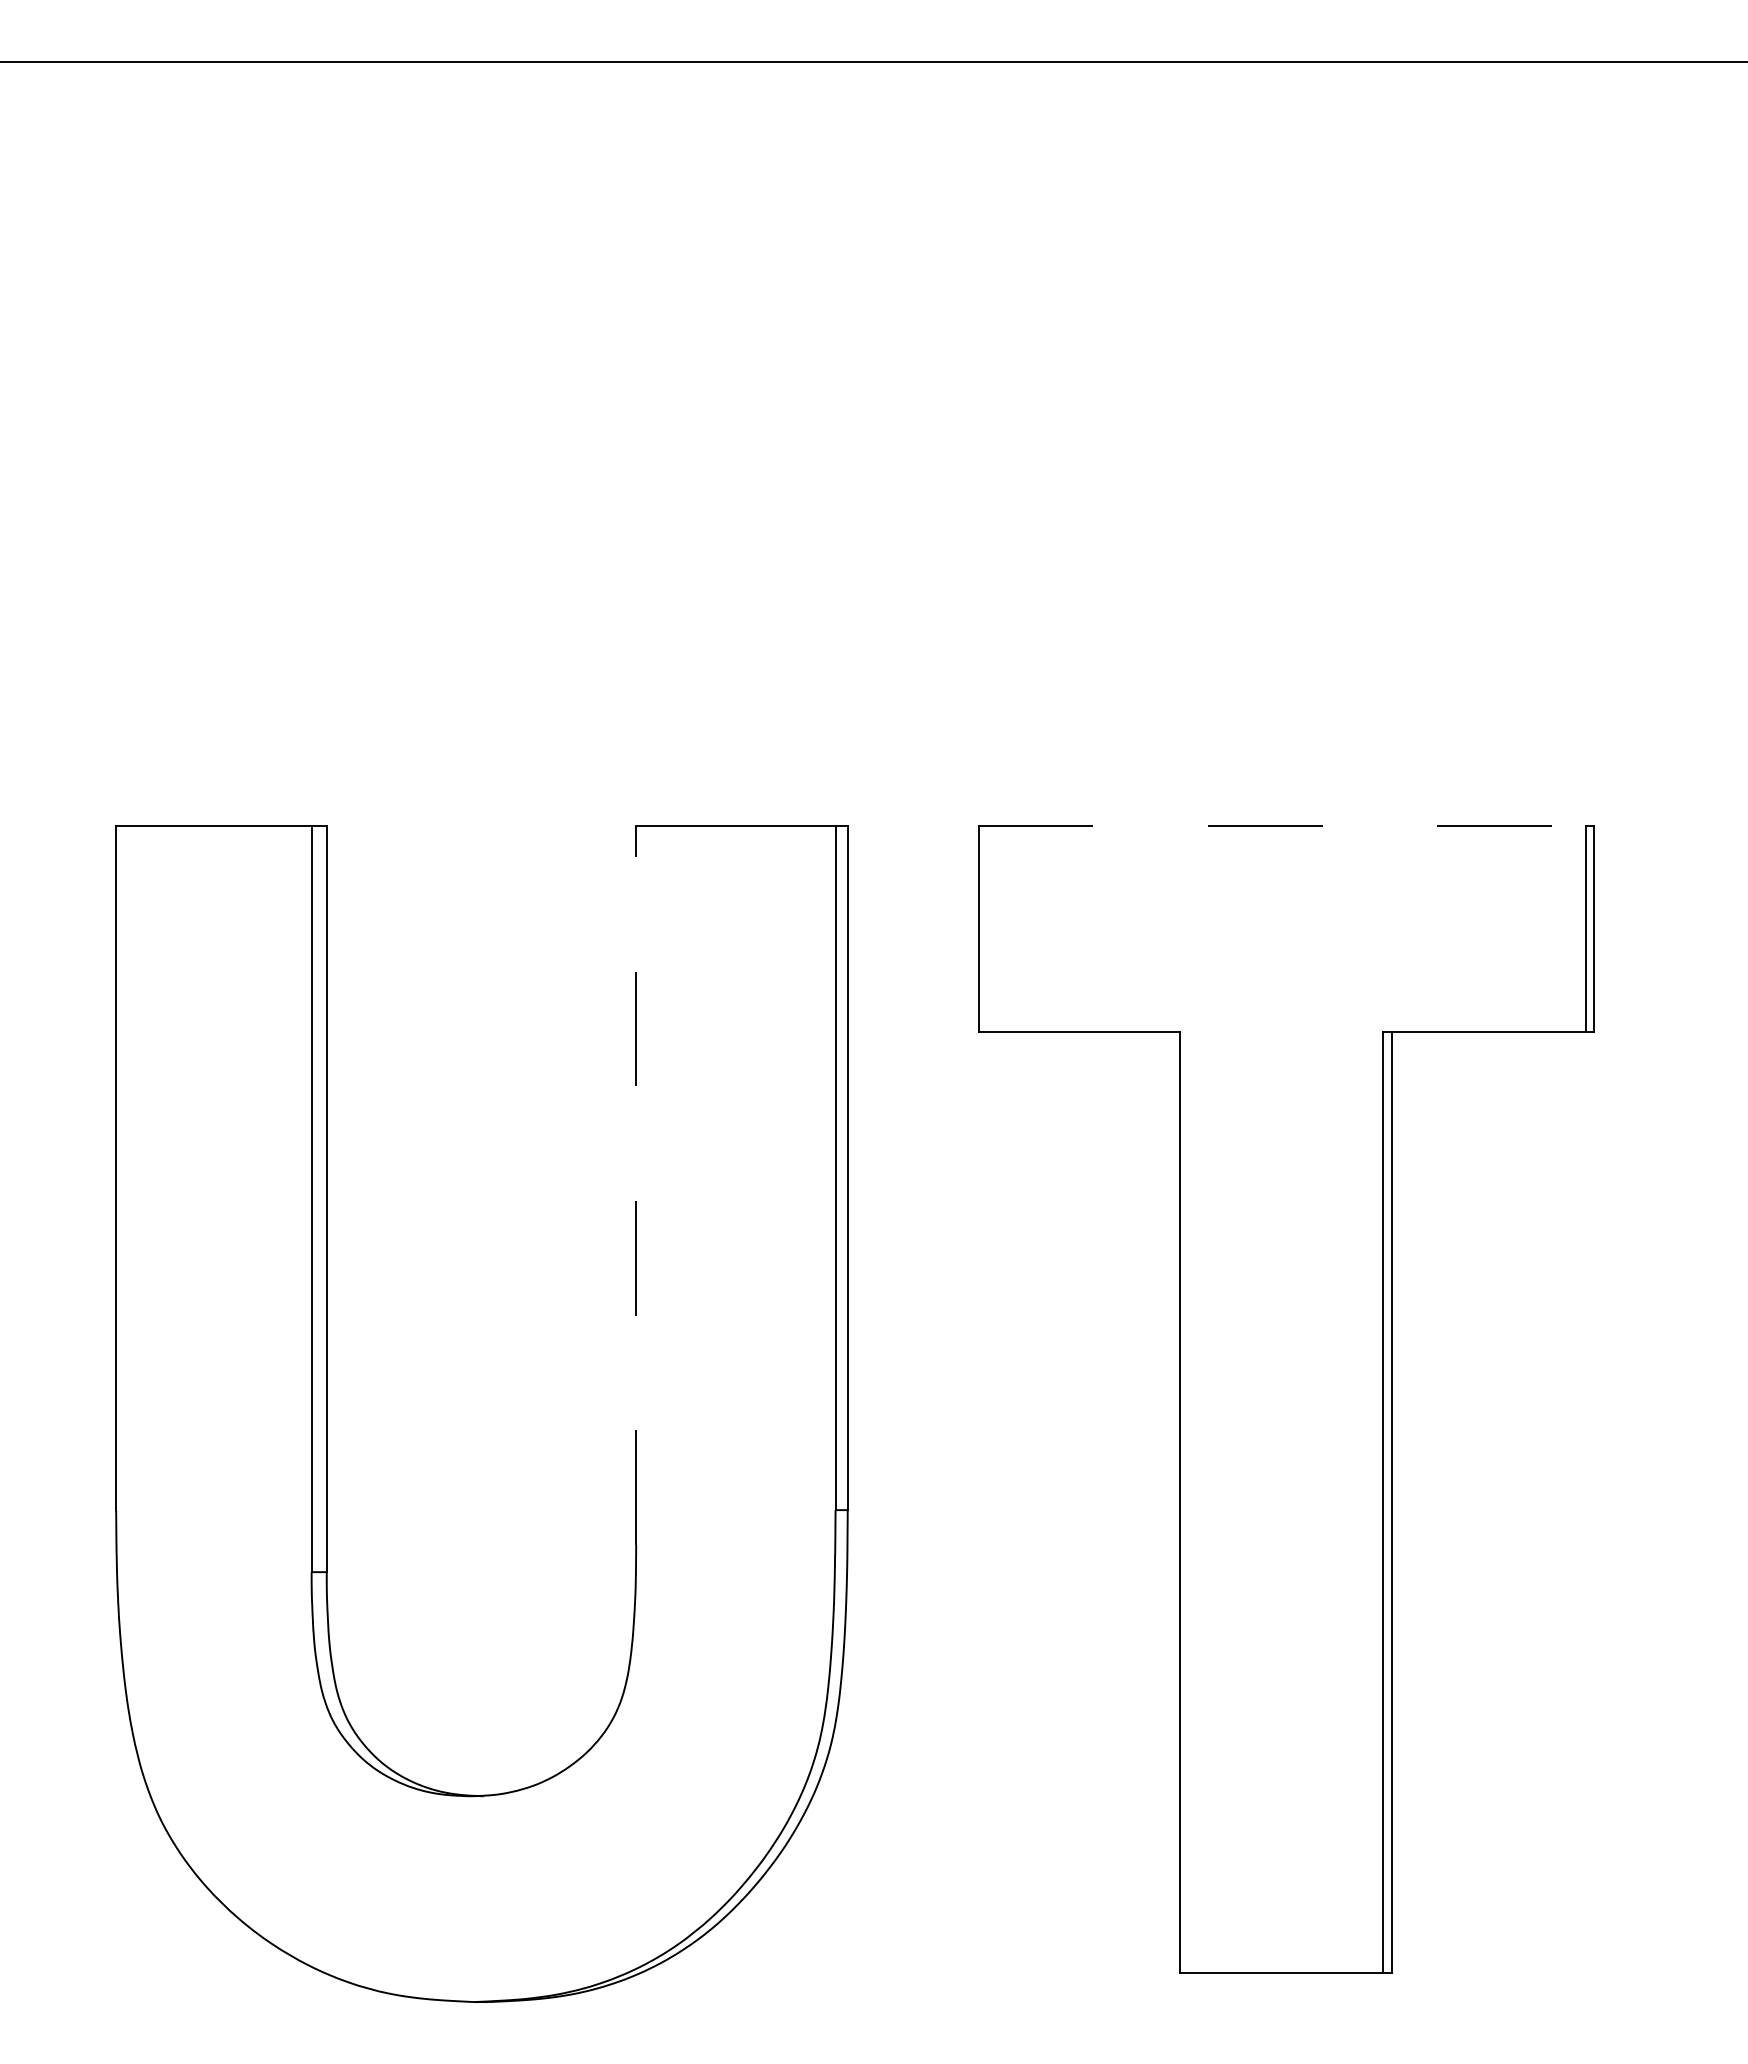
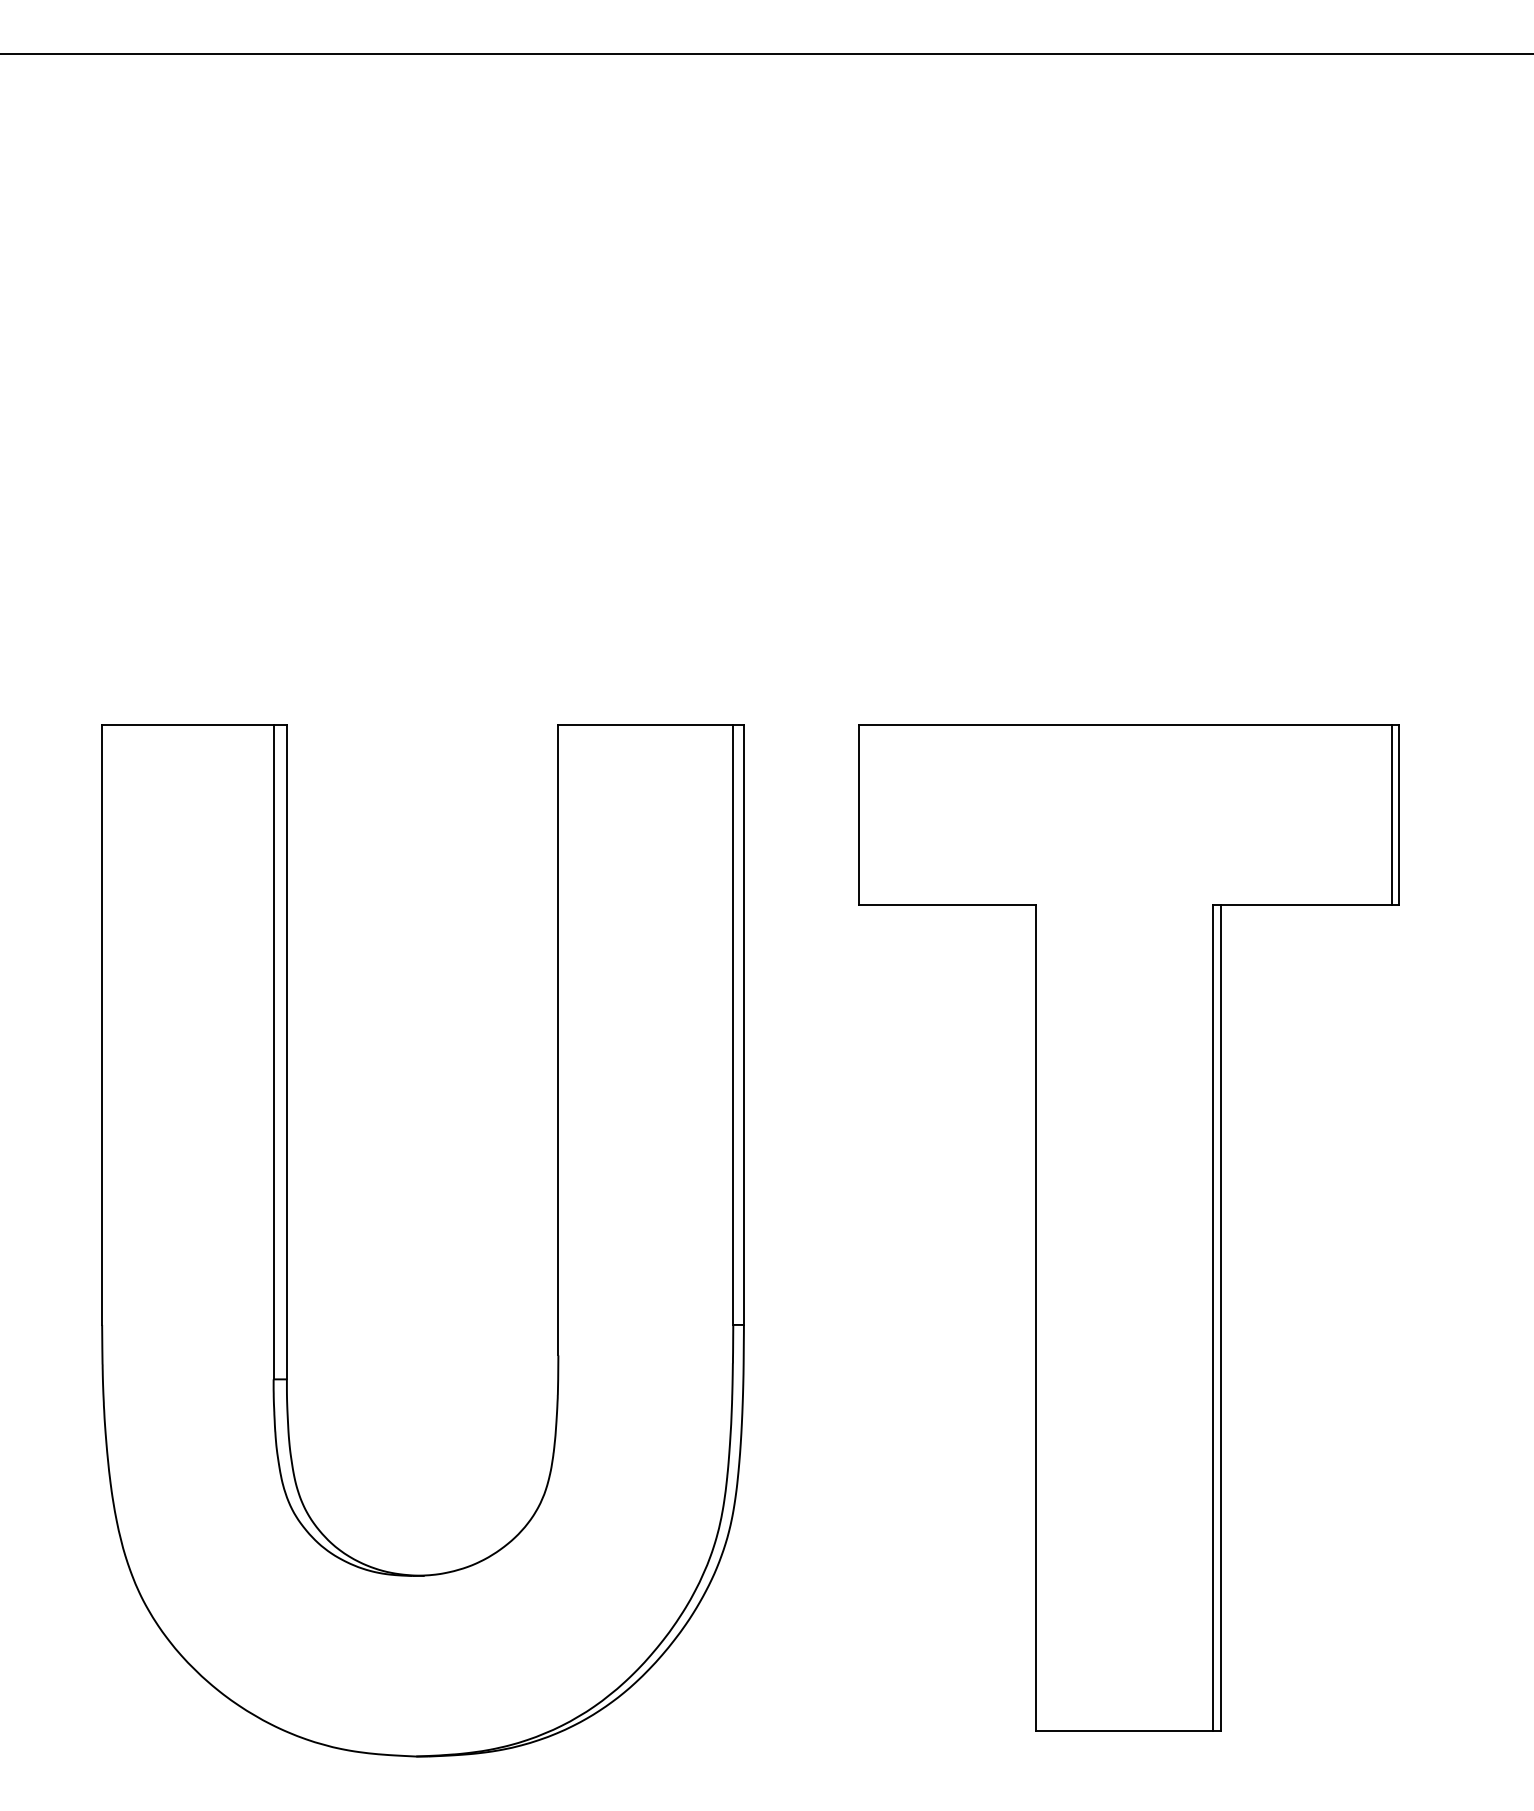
line: (1282, 826) -> (1125, 725), dashed -> solid
line: (636, 1185) -> (558, 1040), dashed -> solid

